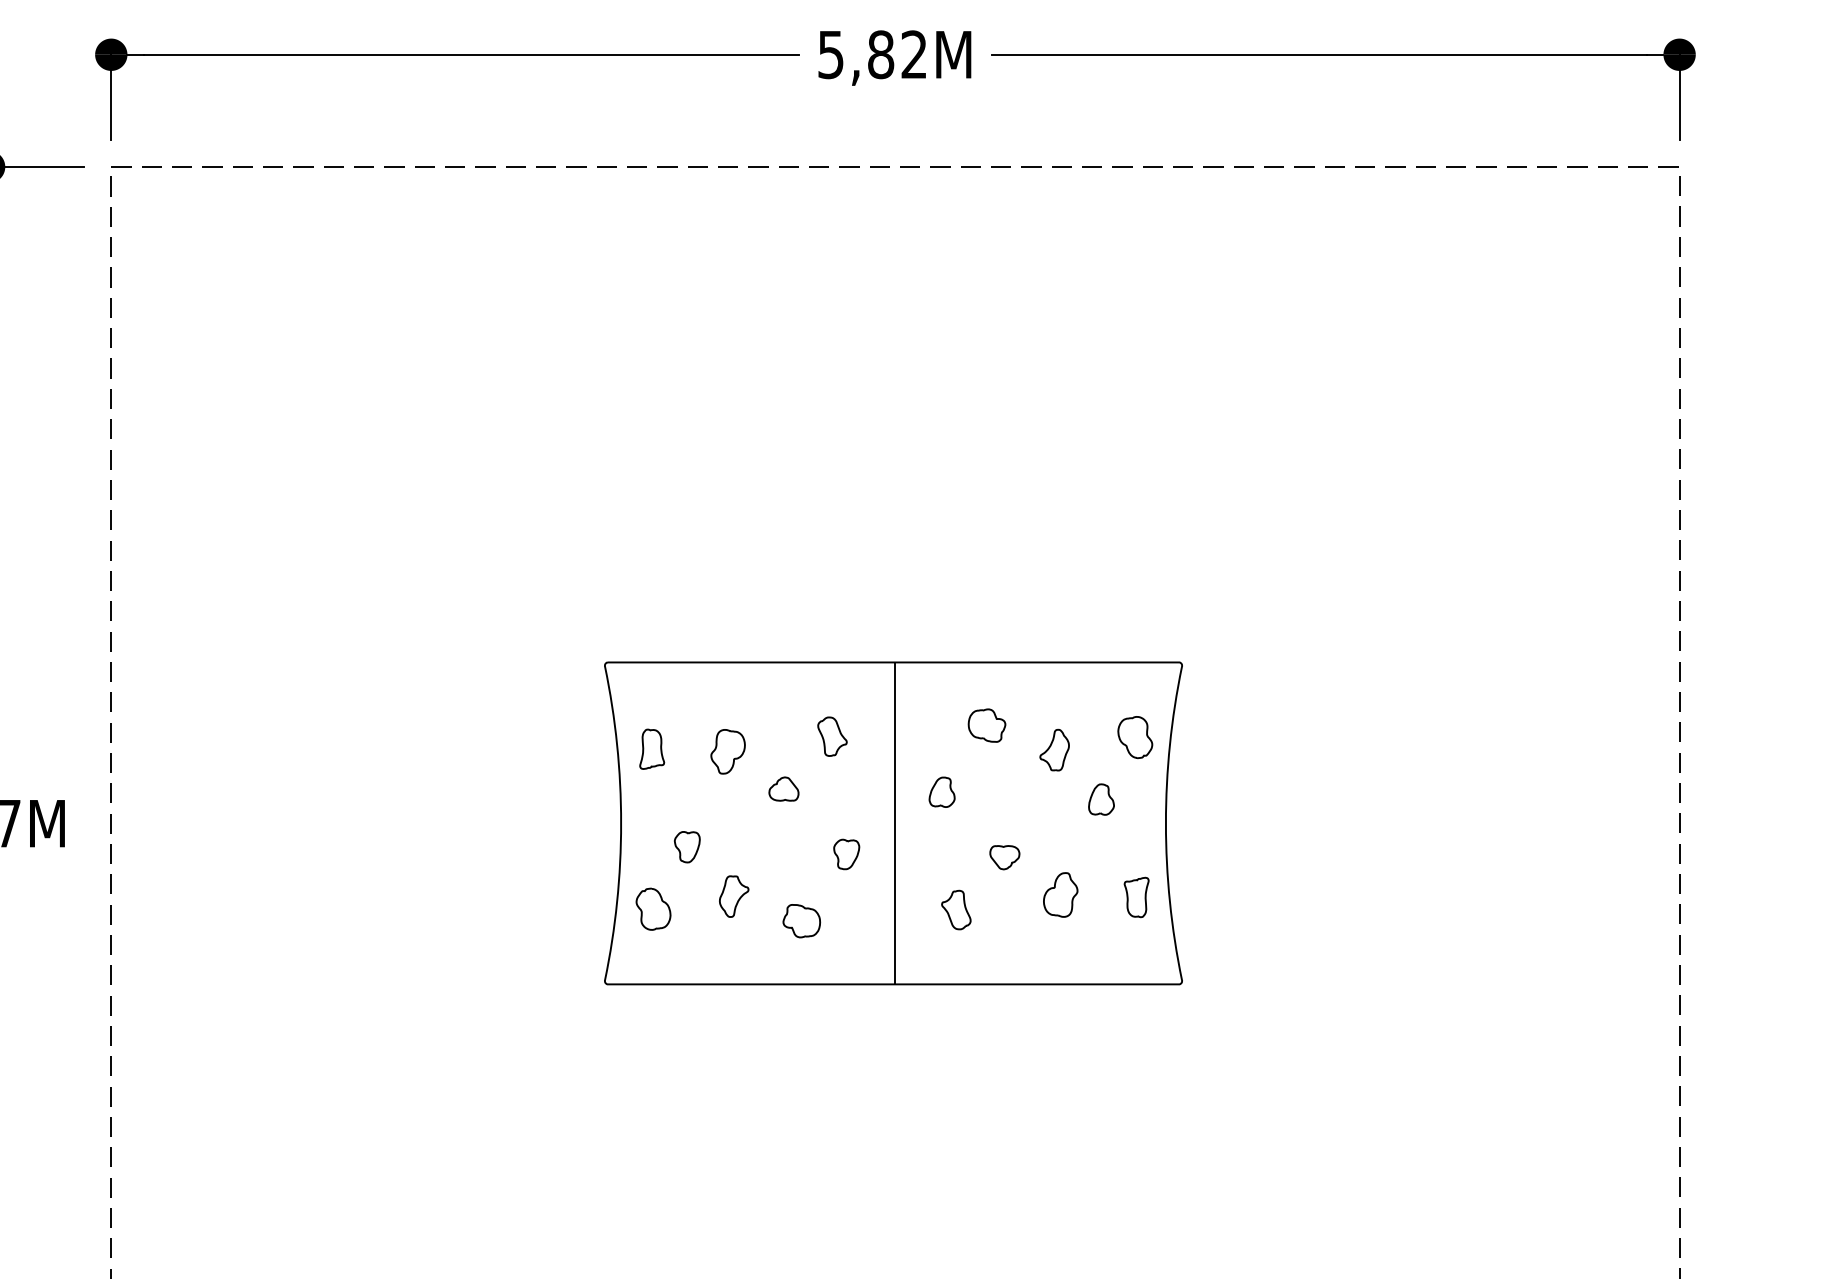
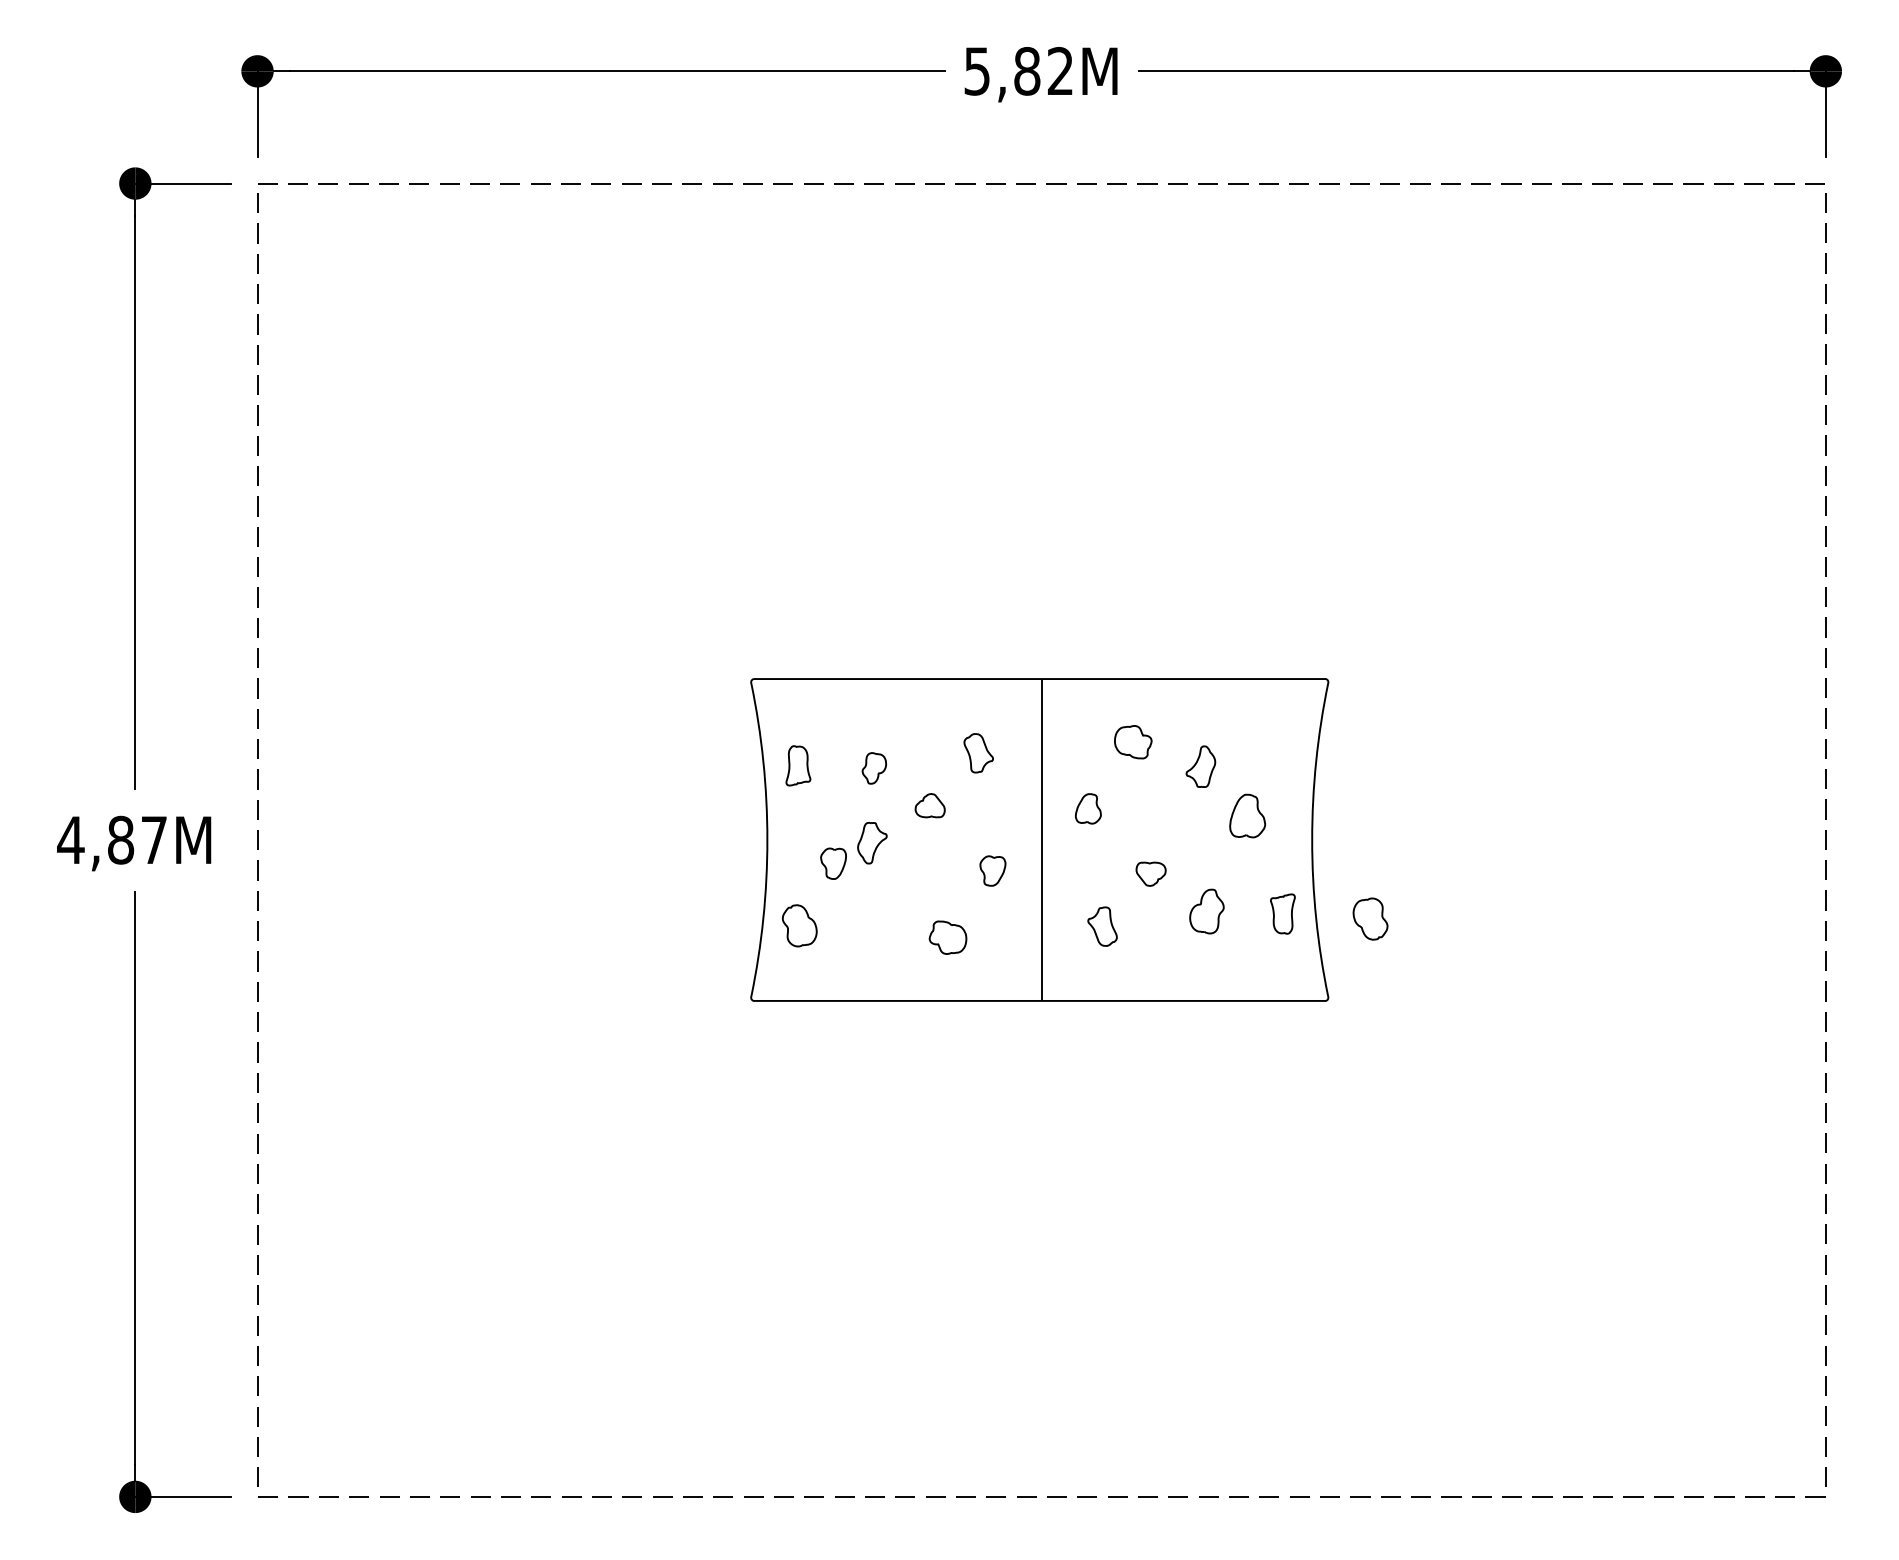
part: (1135, 736) -> (1370, 918), moved
part: (728, 751) -> (874, 768), size x0.7
part: (1101, 799) -> (1247, 816), size x1.4
part: (734, 896) -> (872, 843), moved

